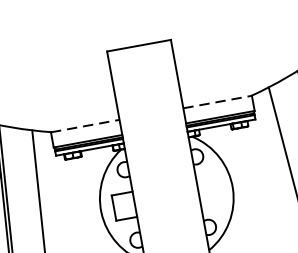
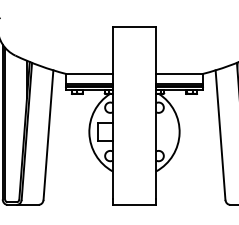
line: (216, 101) -> (179, 73), dashed -> solid
line: (85, 125) -> (89, 73), dashed -> solid

